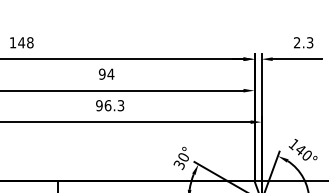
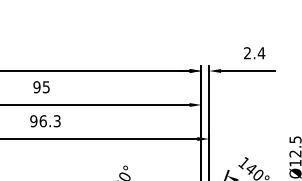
text: (309, 42) -> (260, 52), 2.3 -> 2.4
text: (110, 73) -> (45, 86), 94 -> 95

